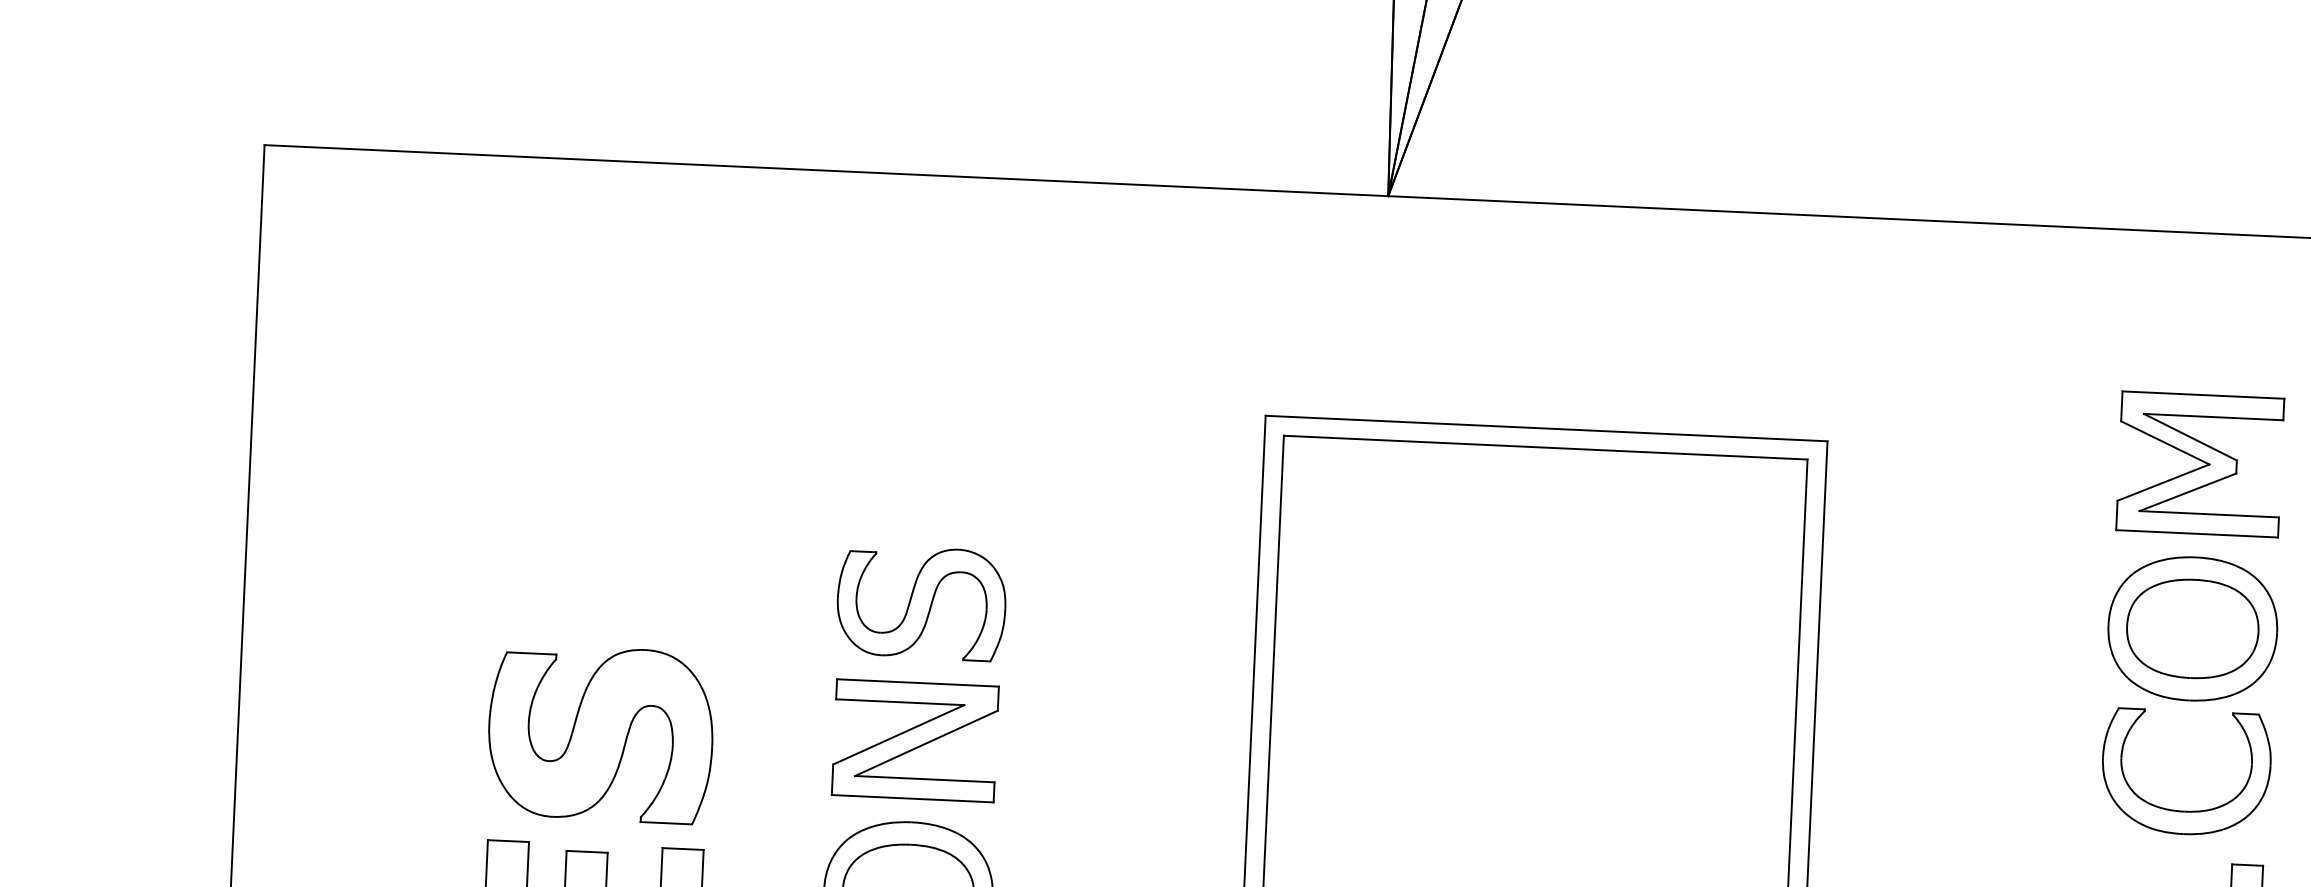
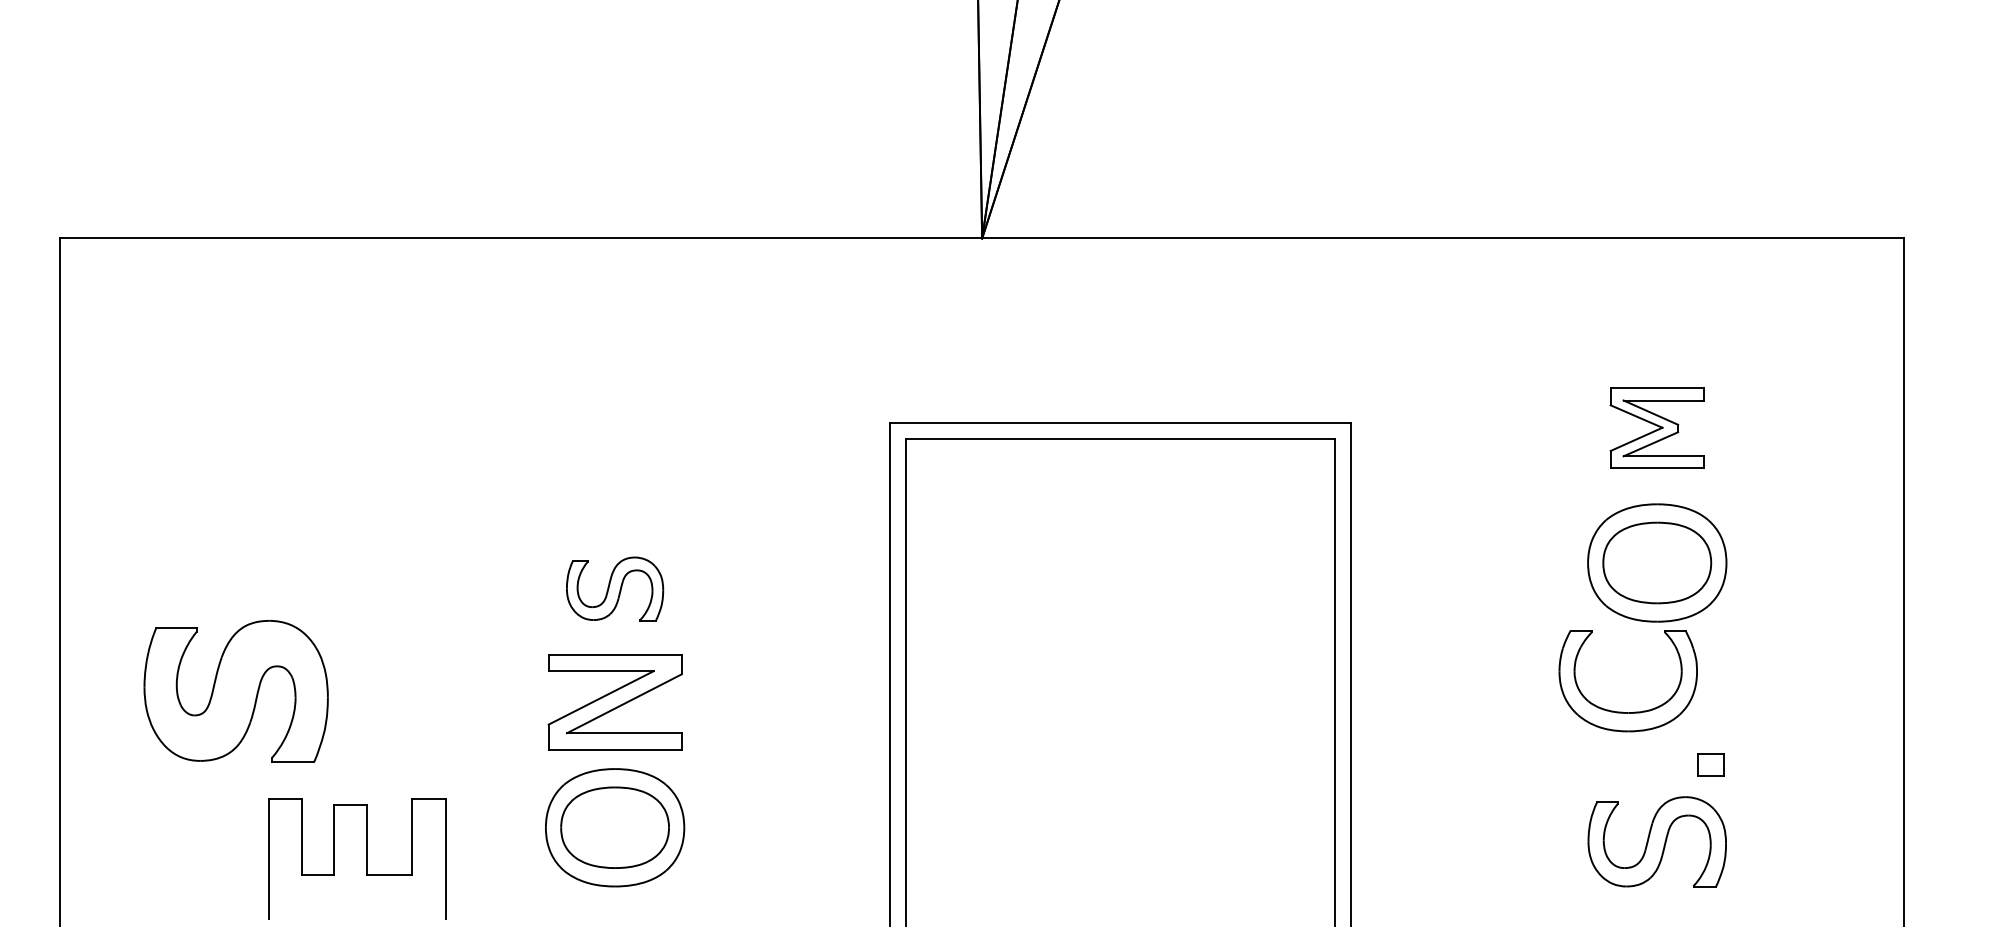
part: (2199, 463) -> (1656, 427), size x0.7
part: (920, 602) -> (614, 588), size x0.7
part: (599, 734) -> (235, 691), moved
part: (2177, 809) -> (1622, 711), moved

